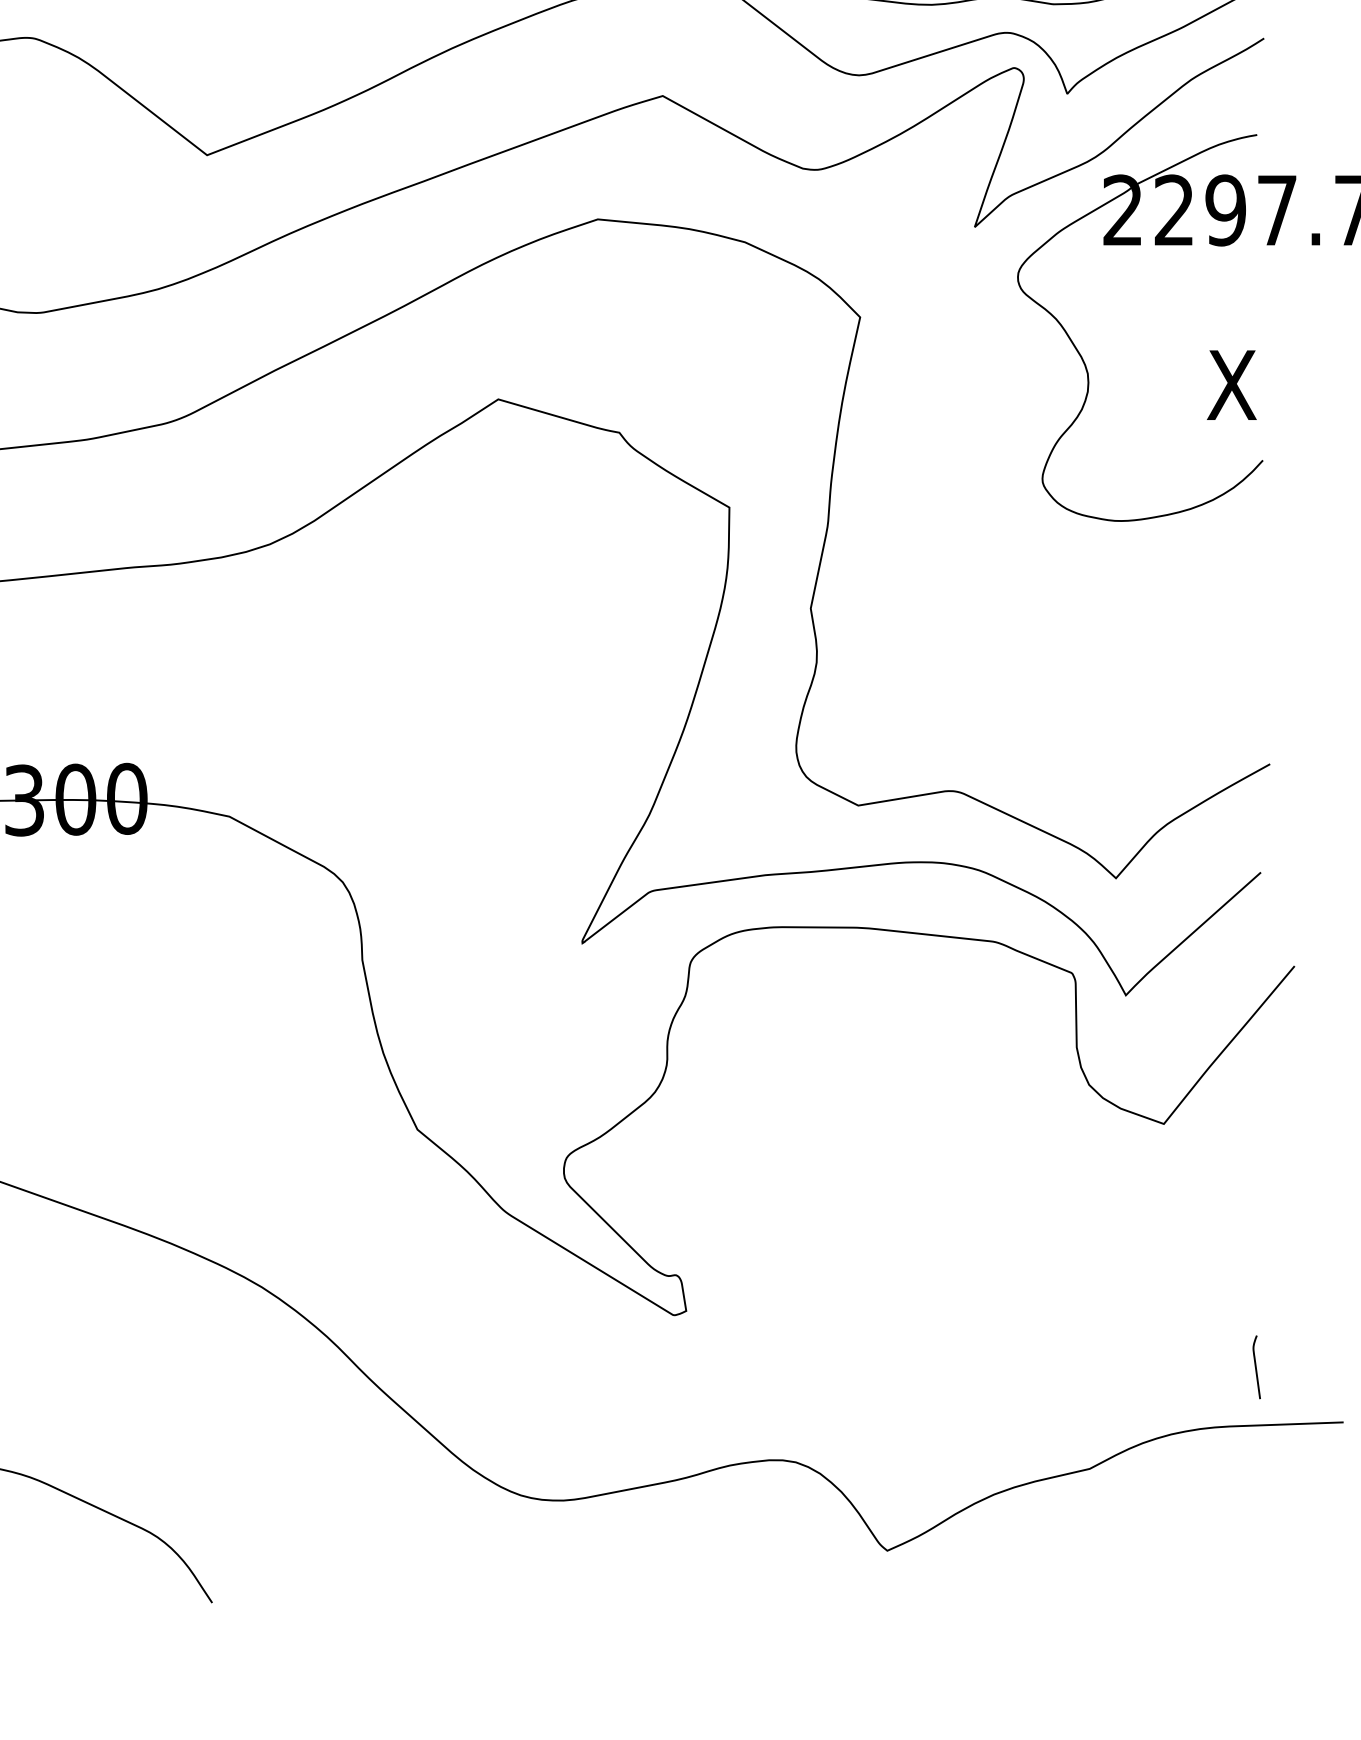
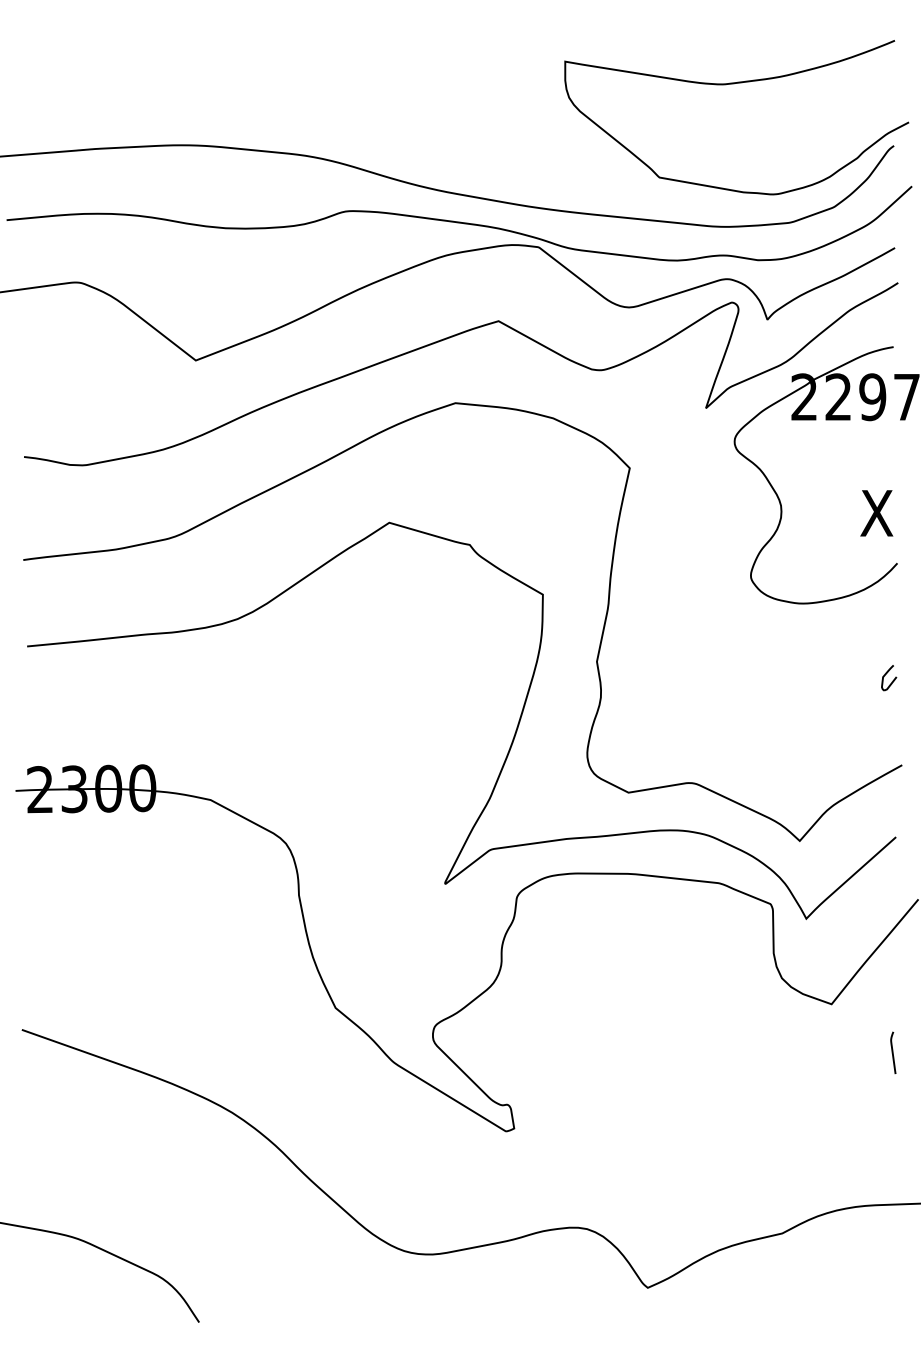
curve: (1255, 636) -> (892, 680), added
curve: (1257, 1366) -> (893, 1052), moved

